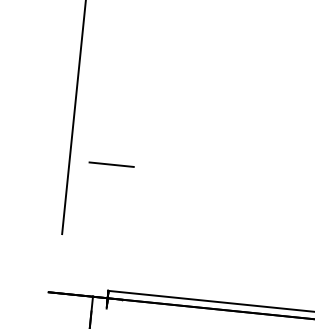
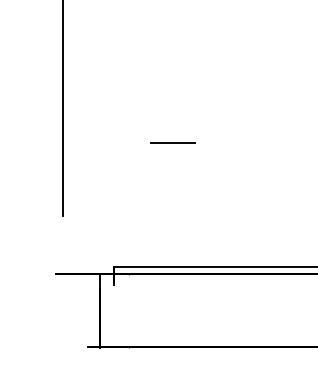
line: (111, 164) -> (172, 142), moved

